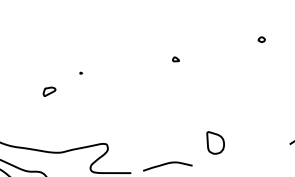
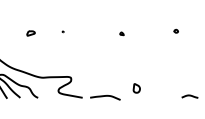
part: (48, 91) -> (30, 33), moved
part: (214, 142) -> (136, 88), size x0.62

